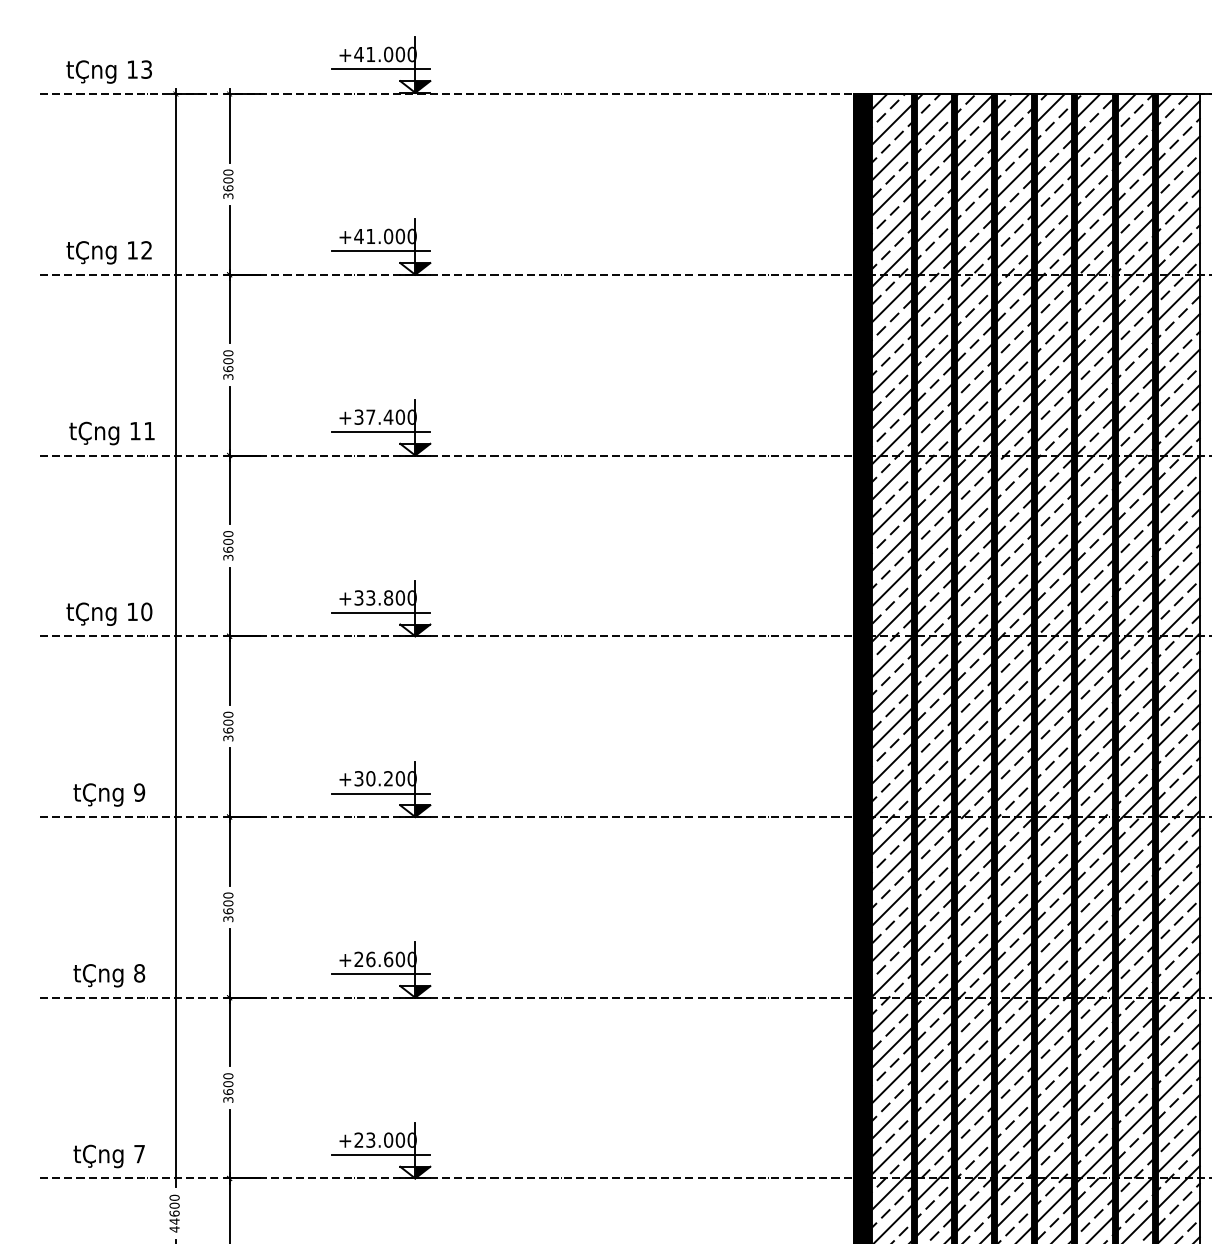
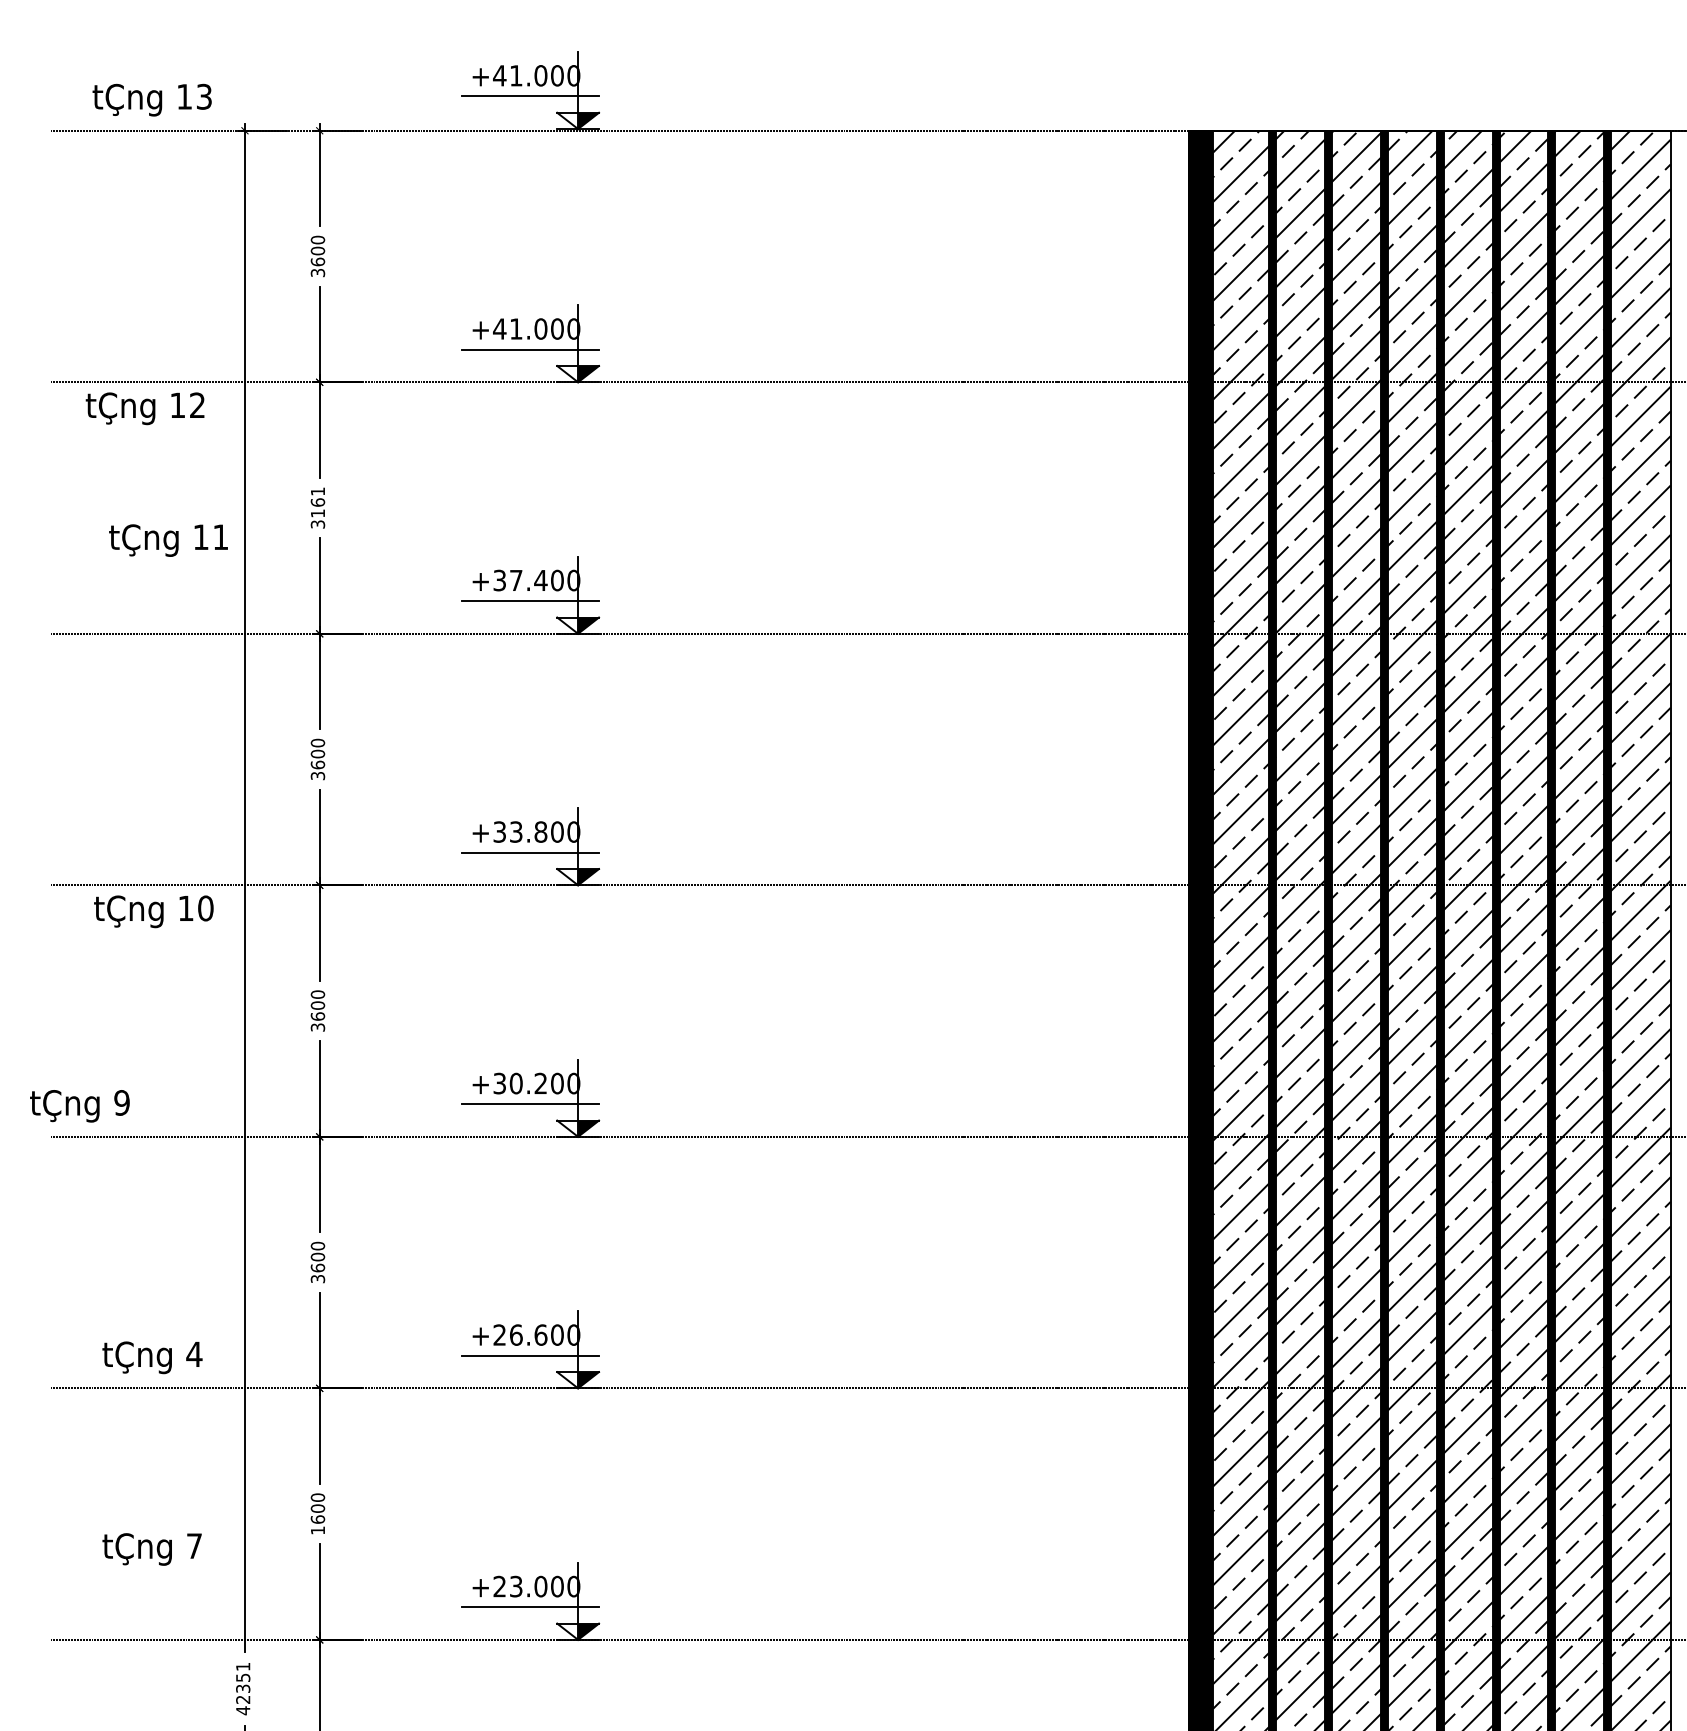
text: (108, 252) -> (144, 408), moved
text: (228, 361) -> (318, 502), 3600 -> 3161
text: (111, 433) -> (167, 540), moved
text: (109, 613) -> (153, 910), moved
text: (109, 794) -> (80, 1105), moved
text: (139, 973) -> (194, 1354), 8 -> 4
text: (228, 1099) -> (318, 1529), 3600 -> 1600
text: (108, 1156) -> (151, 1549), moved
text: (174, 1209) -> (243, 1683), 44600 -> 42351

